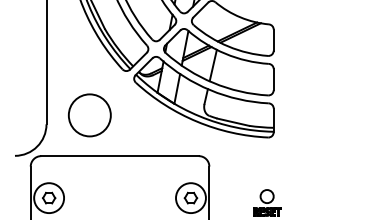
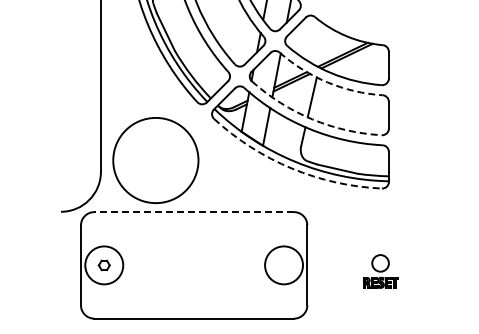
arc: (225, 53) -> (327, 82), solid -> dashed
arc: (213, 83) -> (312, 119), solid -> dashed
circle: (89, 115) -> (155, 160), size x1.6
arc: (196, 121) -> (291, 168), solid -> dashed
line: (120, 156) -> (194, 212), solid -> dashed
part: (190, 197) -> (283, 264), removed
part: (49, 198) -> (104, 265), size x0.7

